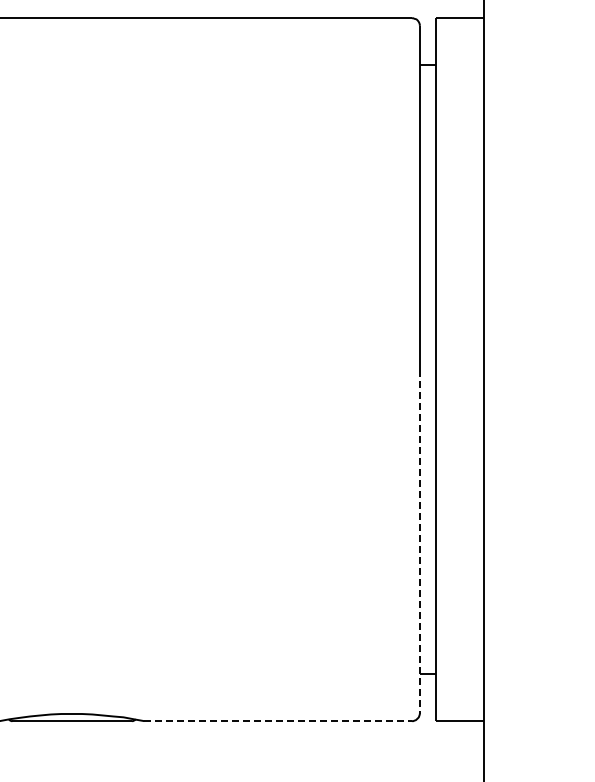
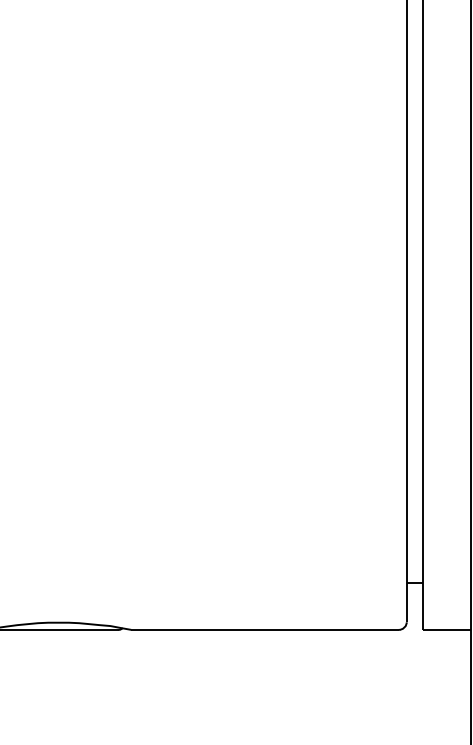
line: (419, 542) -> (406, 451), dashed -> solid
line: (278, 721) -> (265, 630), dashed -> solid

